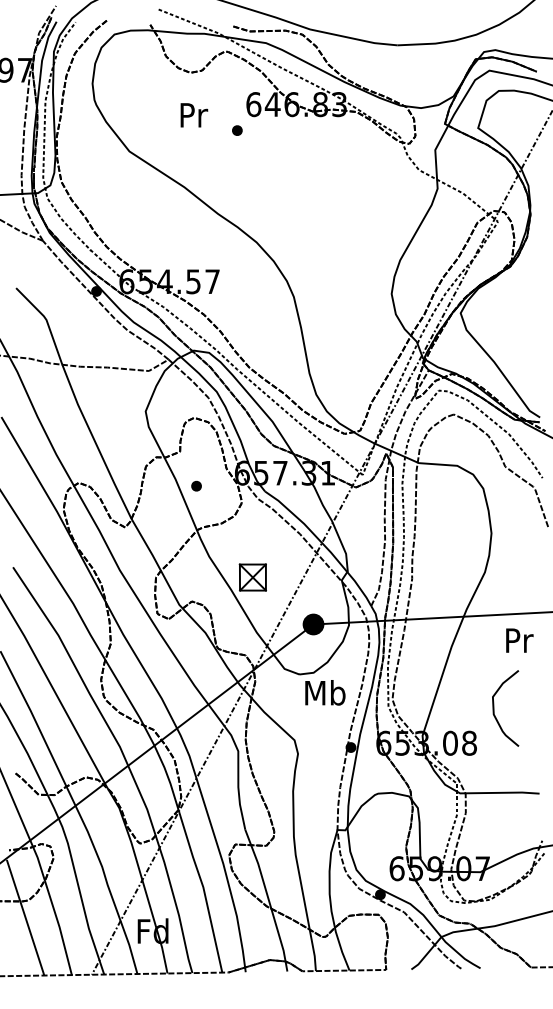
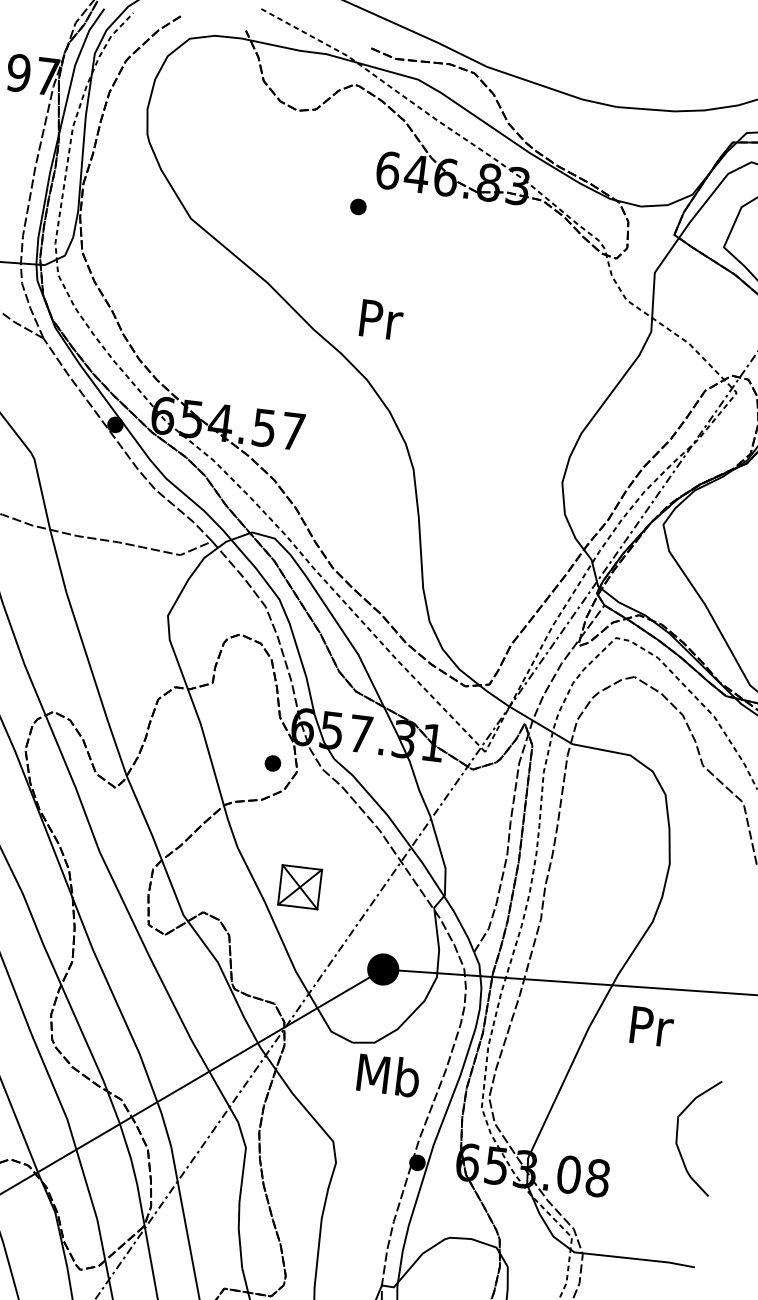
text: (194, 115) -> (381, 320), moved
part: (196, 485) -> (272, 762), moved
text: (519, 640) -> (651, 1026), moved
curve: (494, 708) -> (678, 1134), moved

